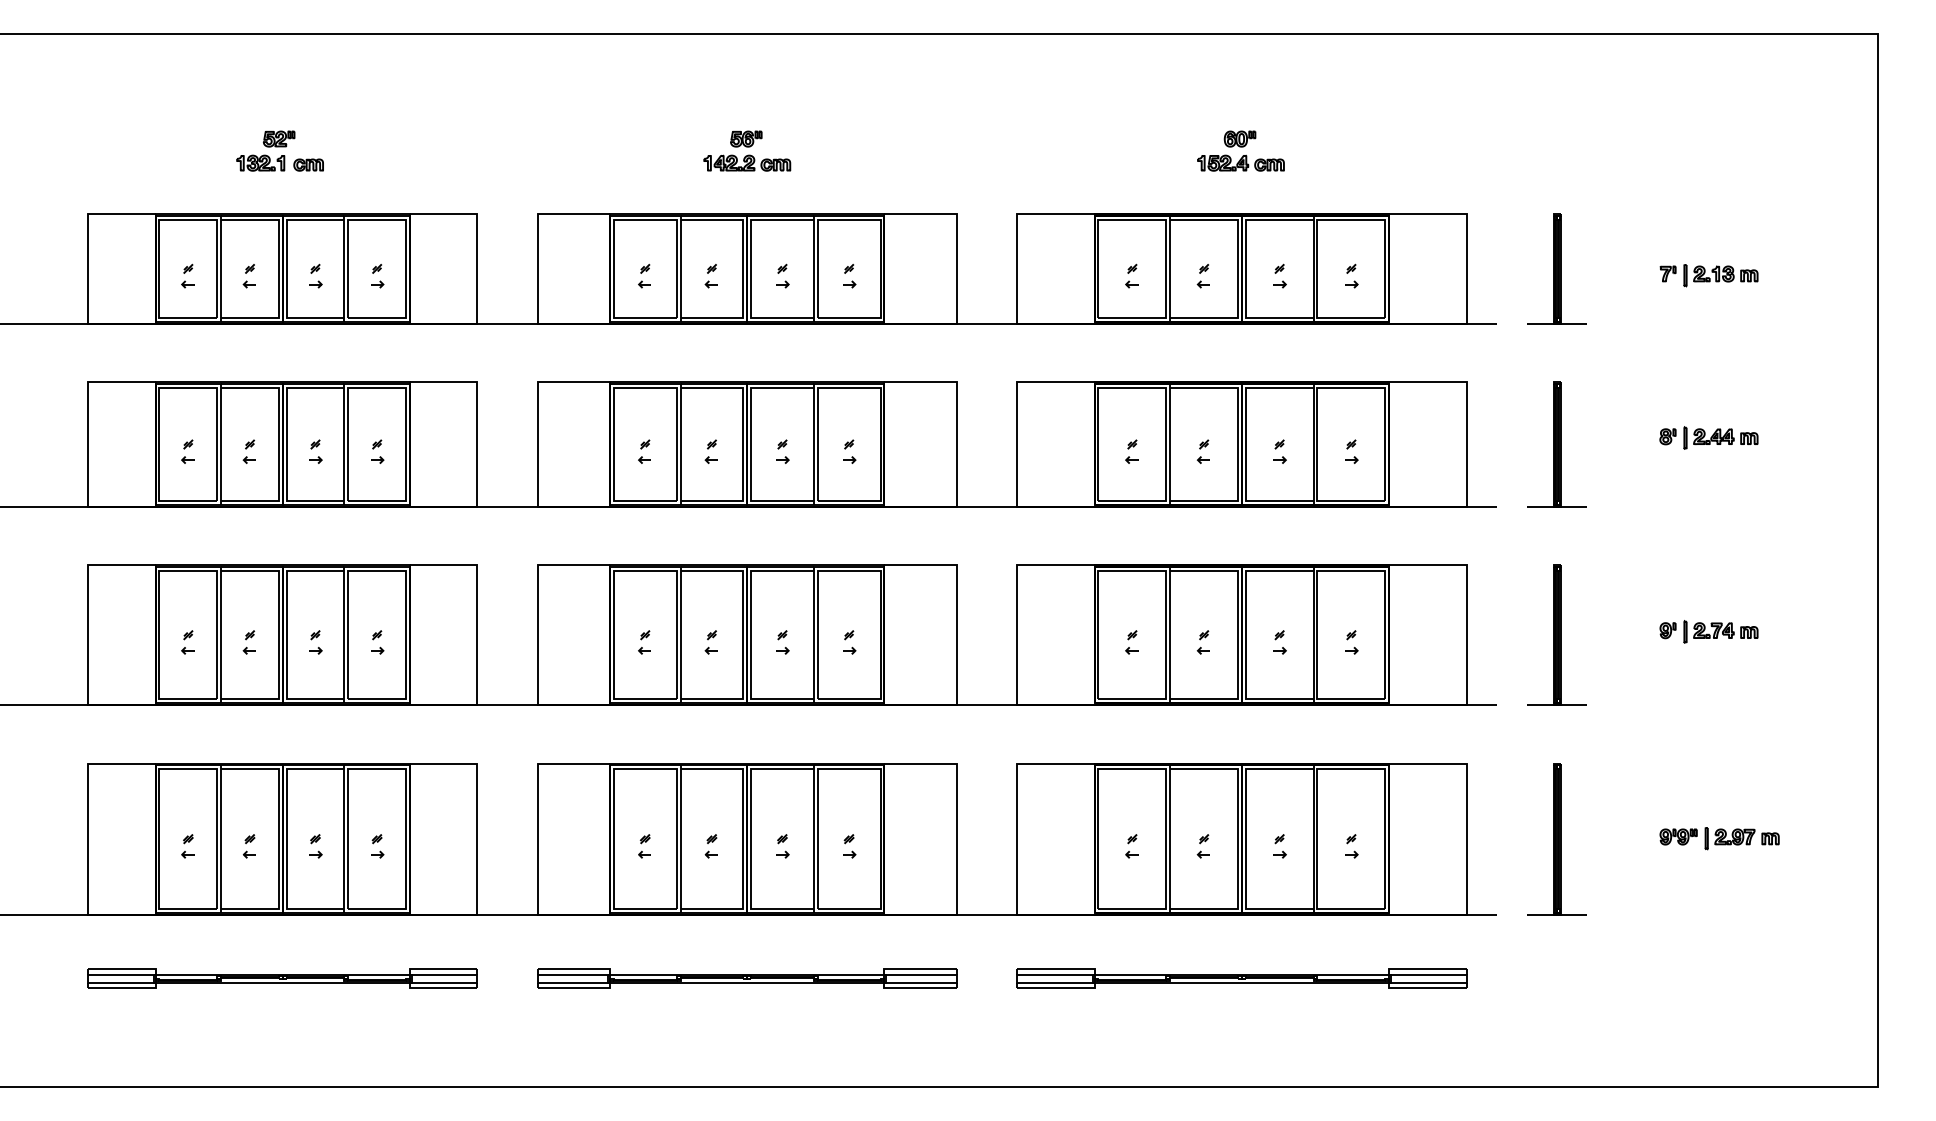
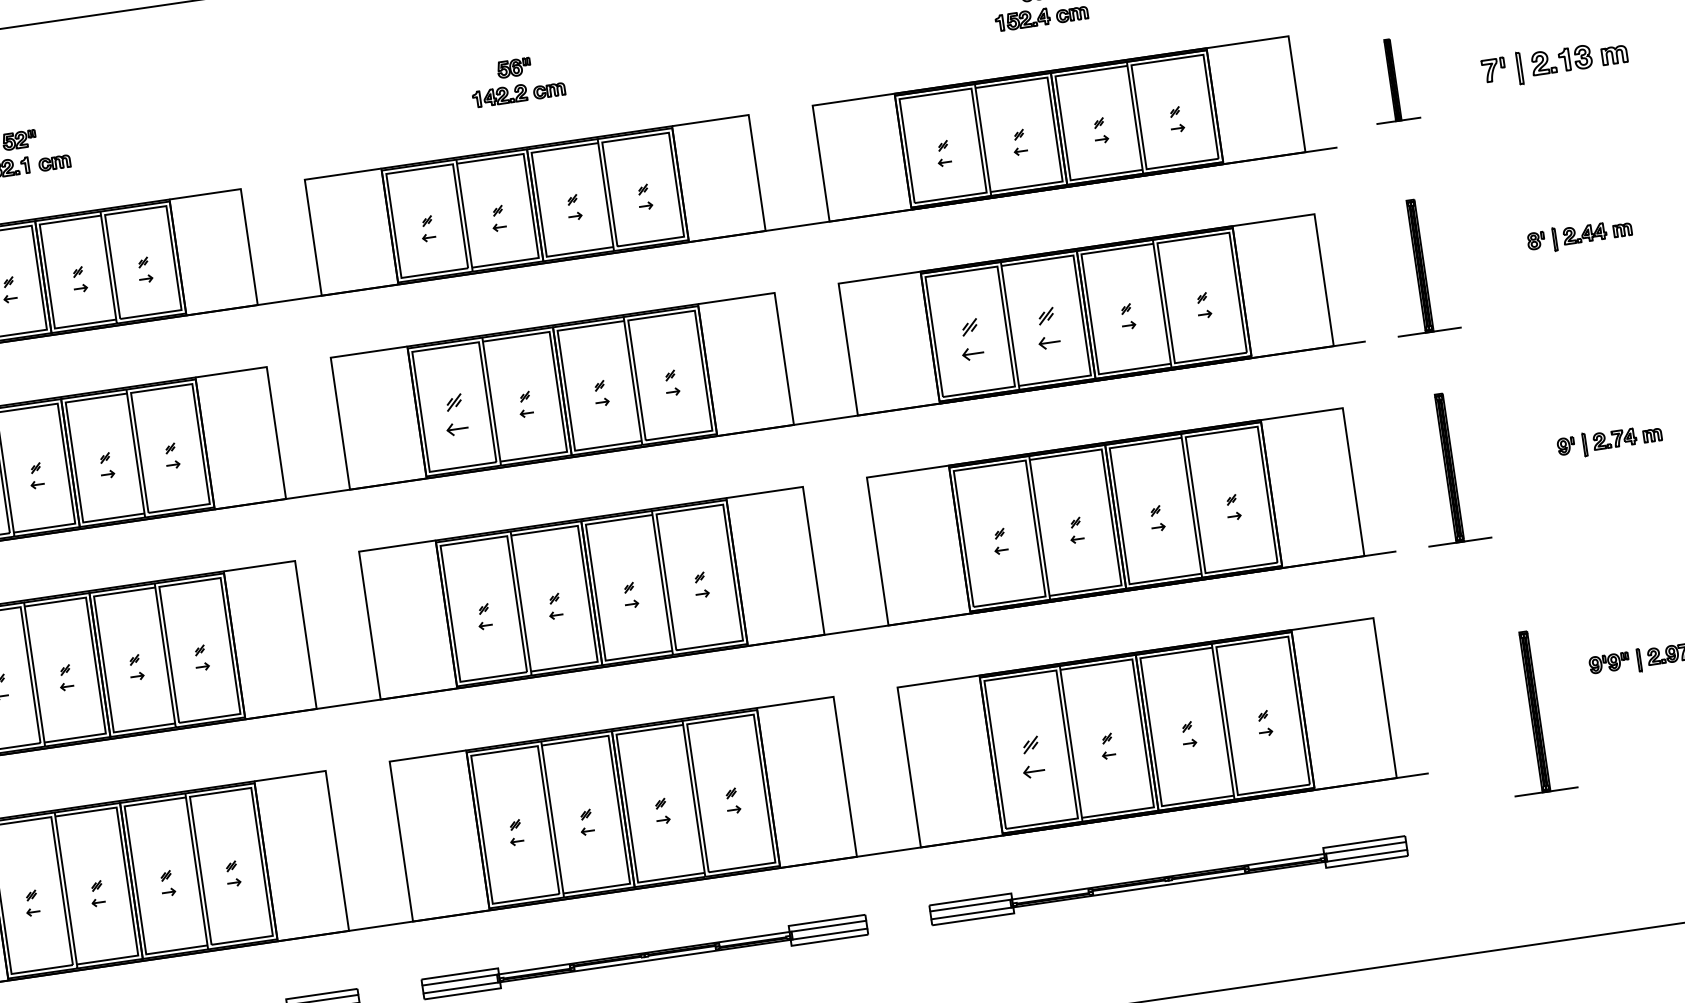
part: (1556, 268) -> (1392, 79), size x0.7
part: (1708, 275) -> (1554, 63), size x1.4
part: (644, 451) -> (454, 414), size x1.6
part: (1131, 451) -> (970, 339), size x1.6
part: (1202, 451) -> (1045, 328), size x1.6
part: (1556, 839) -> (1534, 712), moved
part: (1131, 846) -> (1031, 757), size x1.6

